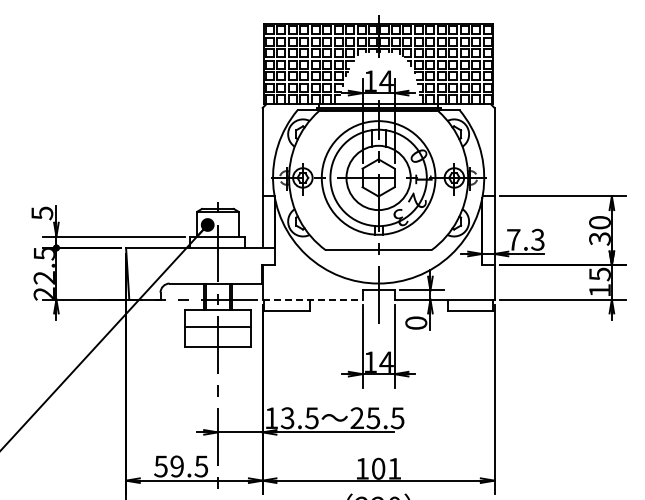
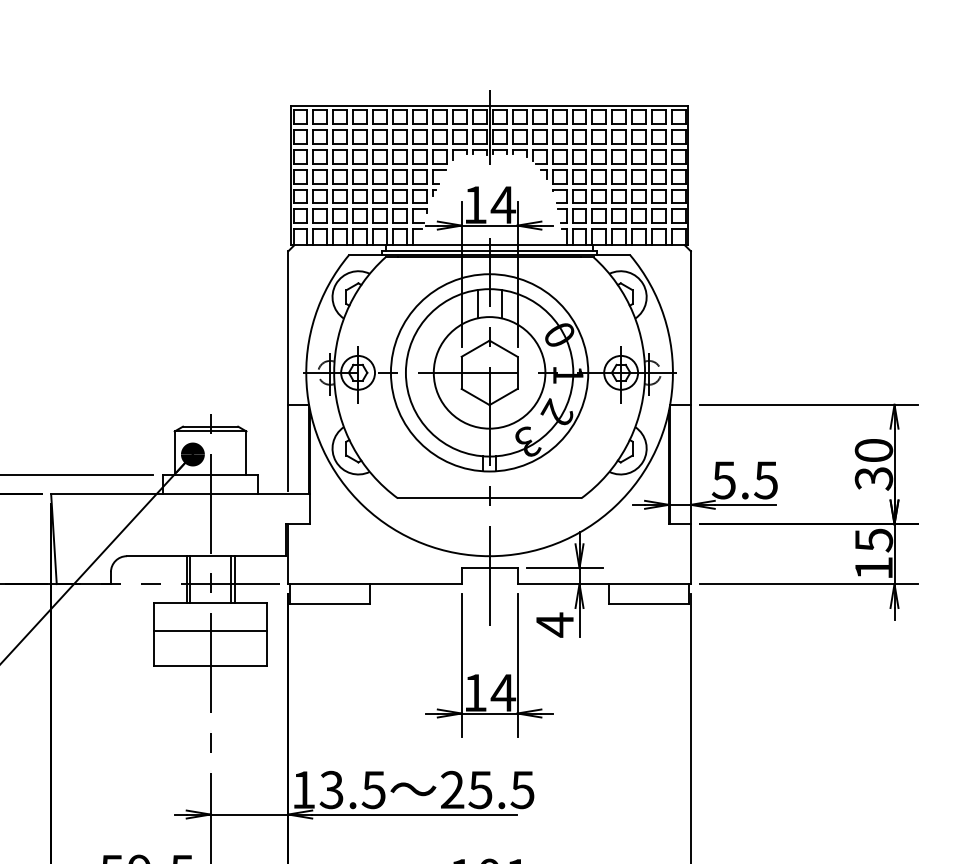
text: (525, 239) -> (744, 479), 7.3 -> 5.5
line: (312, 299) -> (374, 583), dashed -> solid
text: (416, 323) -> (555, 625), 0 -> 4

